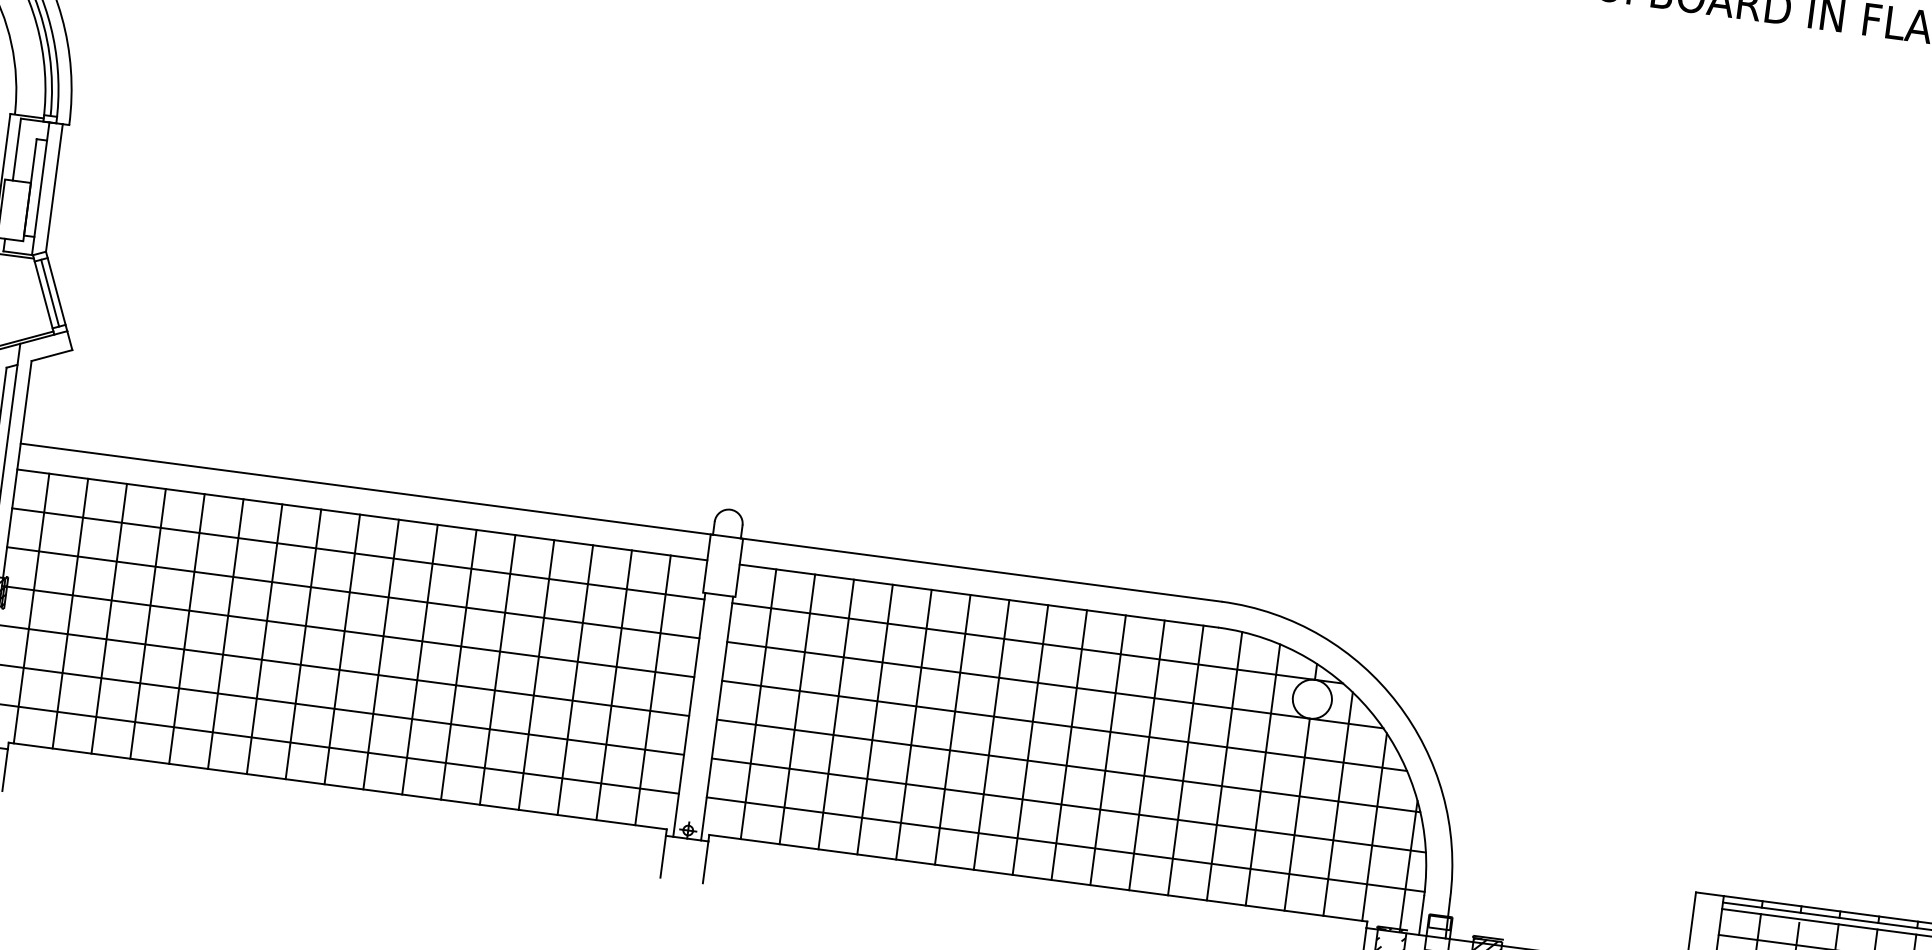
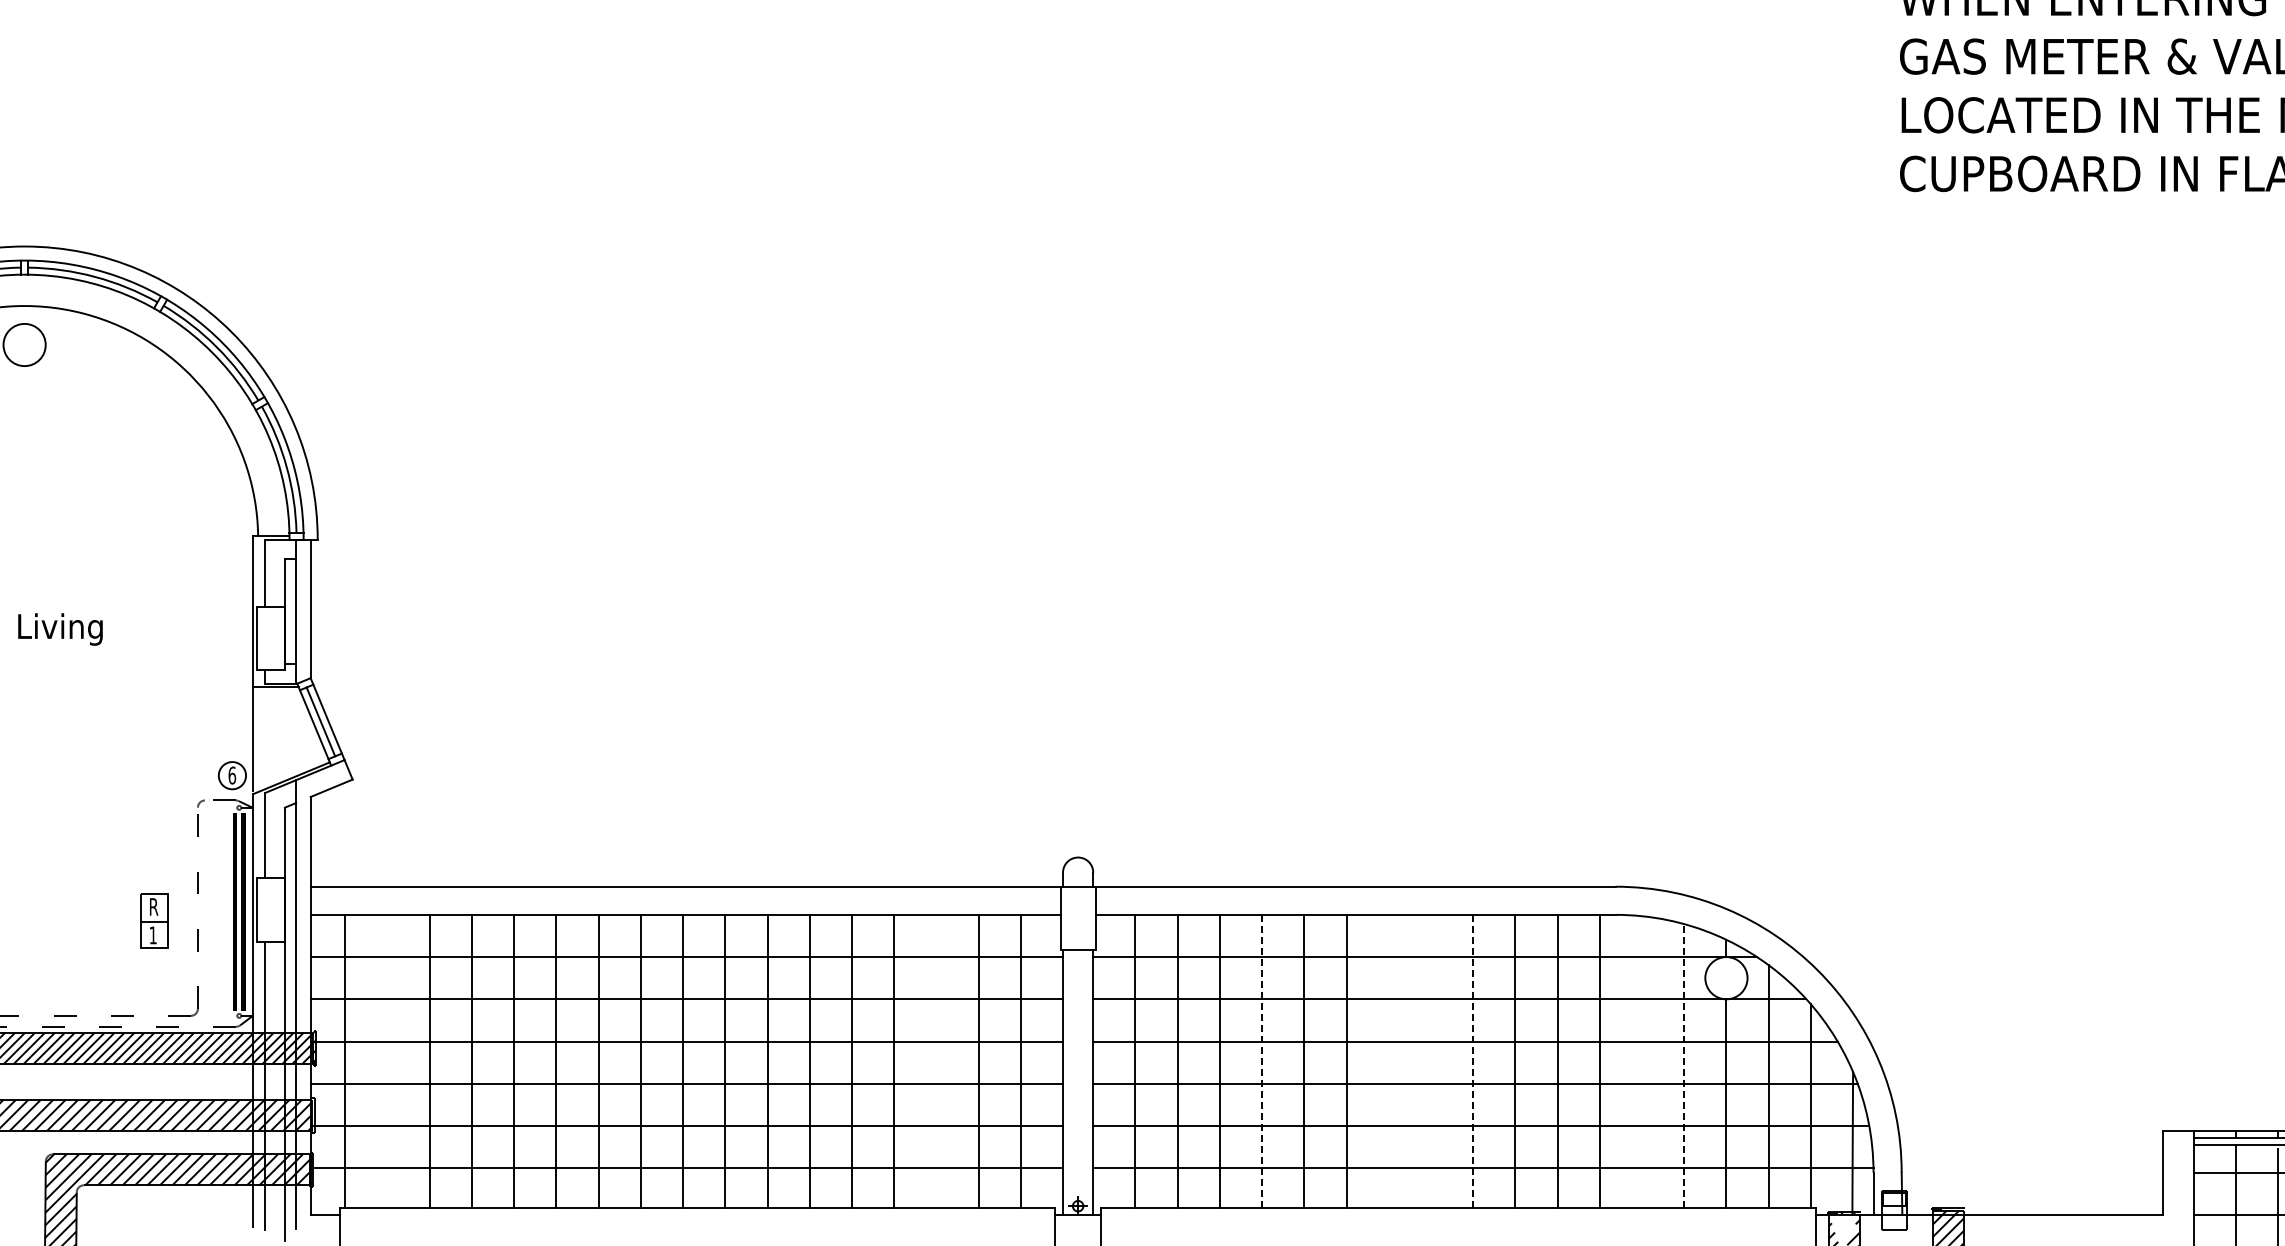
line: (70, 612) -> (387, 1060), removed
line: (575, 679) -> (936, 1060), removed
line: (875, 719) -> (1262, 1061), solid -> dashed
line: (991, 734) -> (1388, 1060), removed
line: (1030, 739) -> (1430, 1060), removed
line: (1069, 745) -> (1473, 1061), solid -> dashed
line: (1225, 765) -> (1642, 1061), removed
line: (1263, 775) -> (1684, 1066), solid -> dashed

